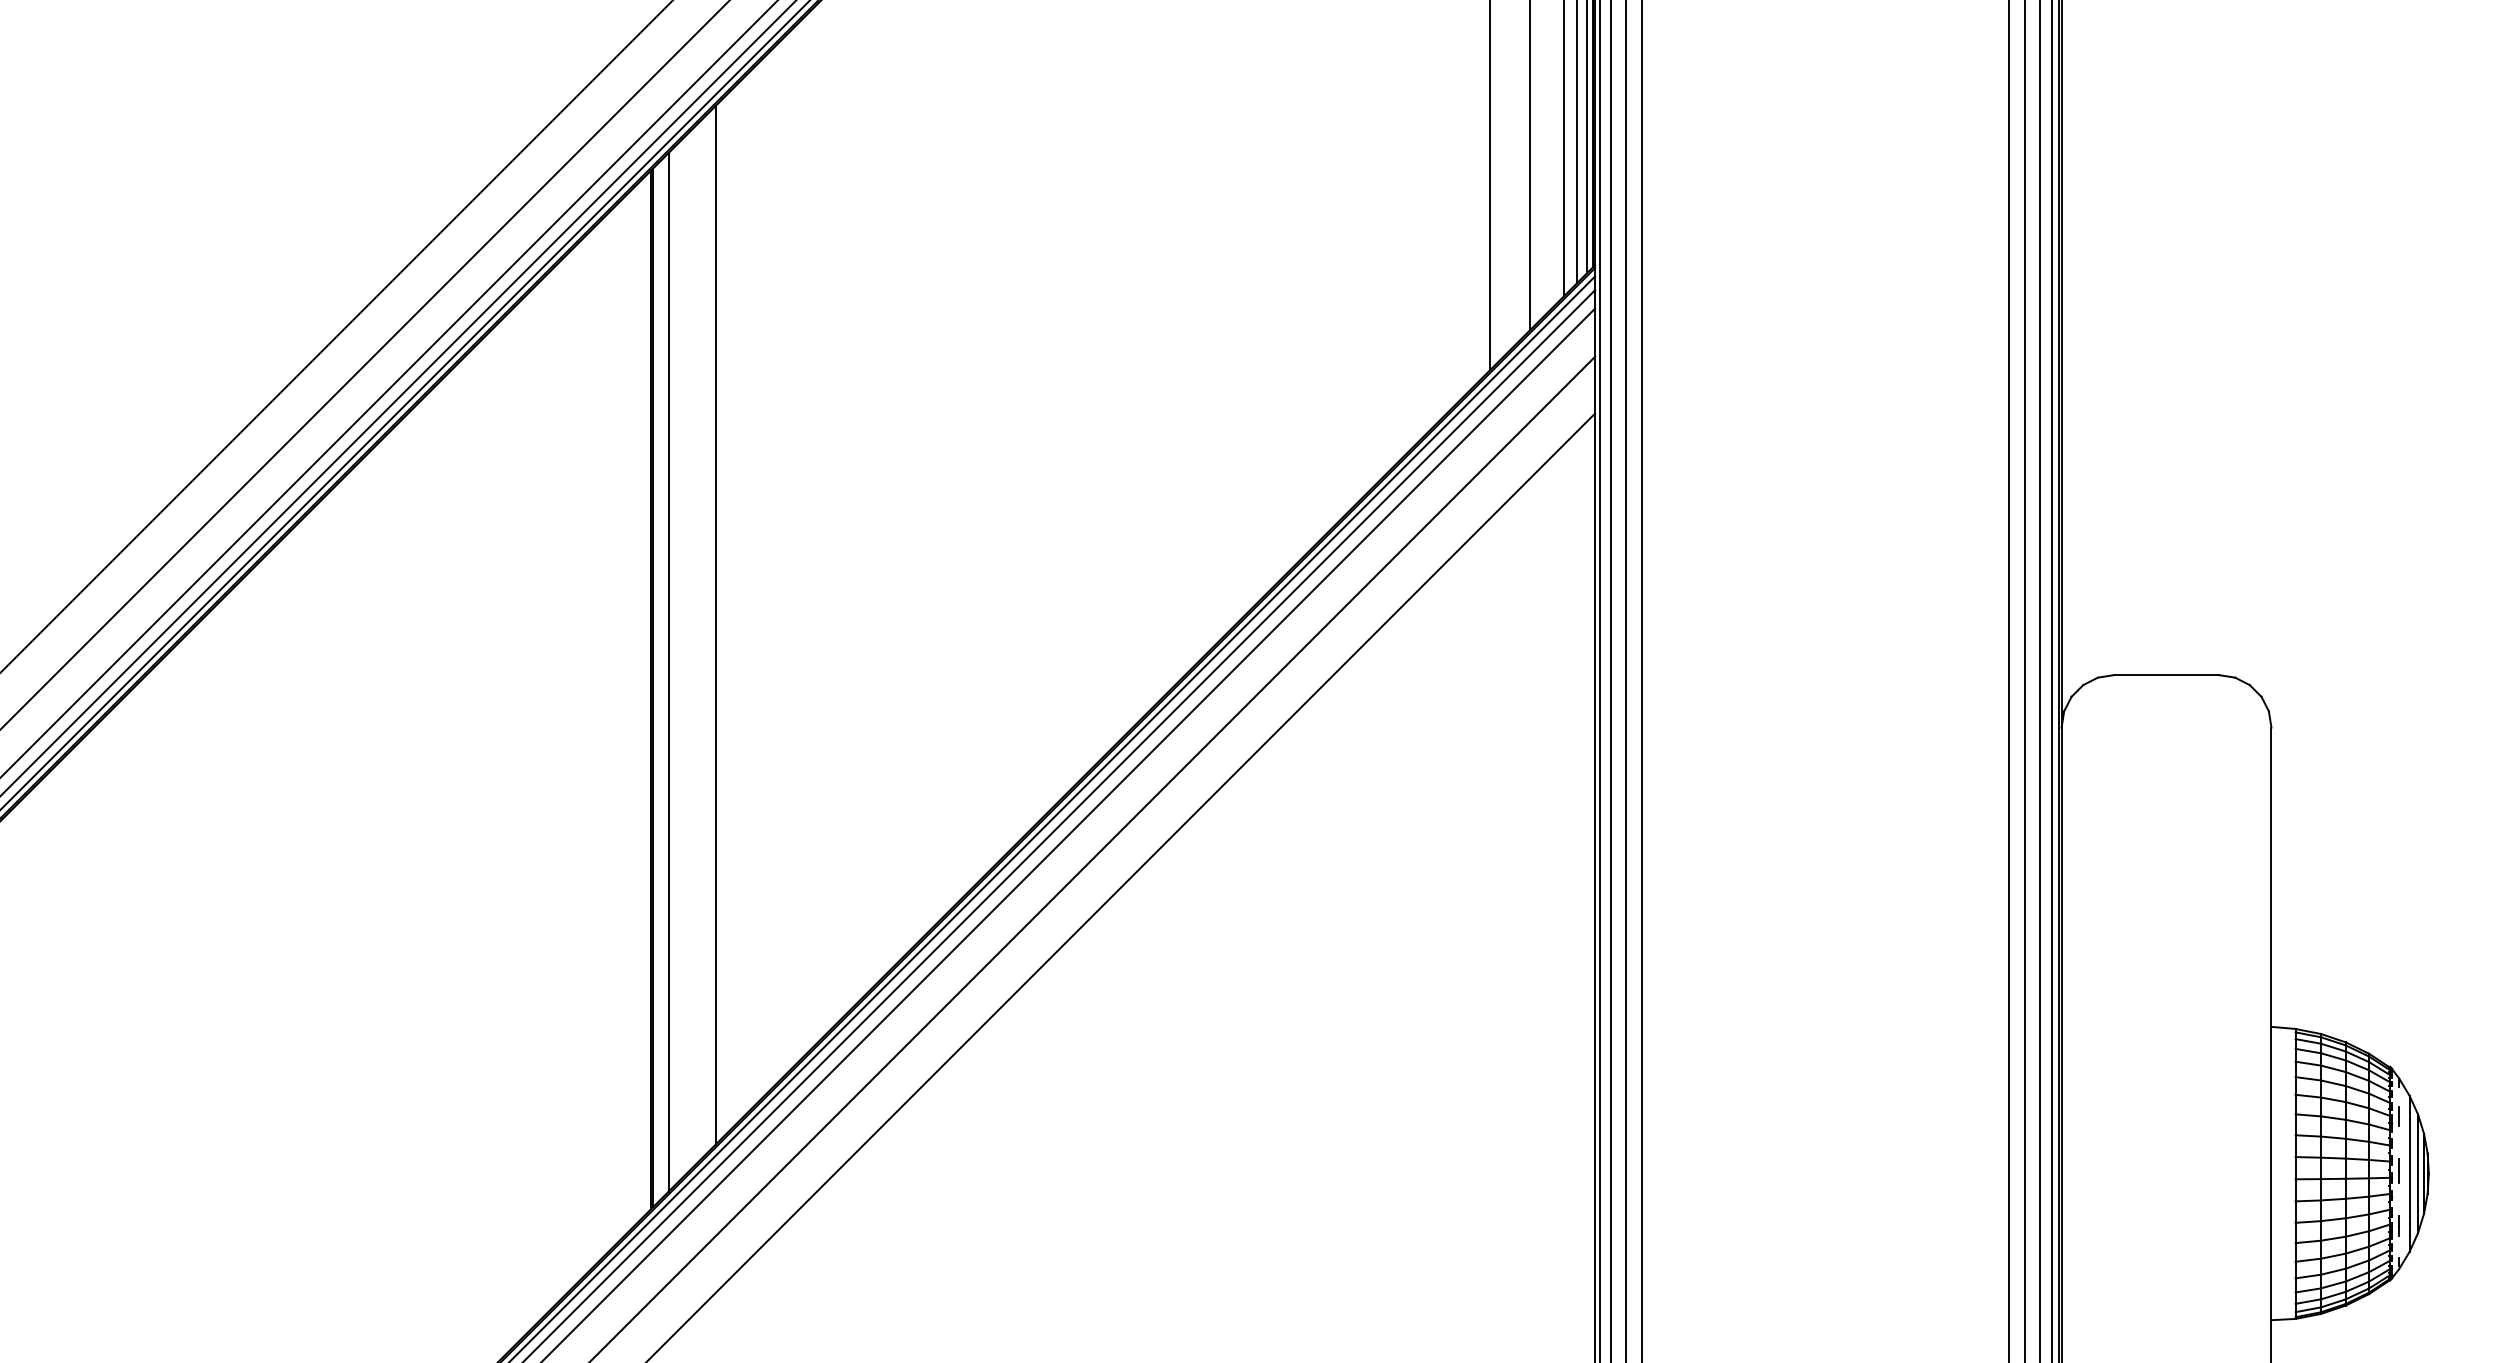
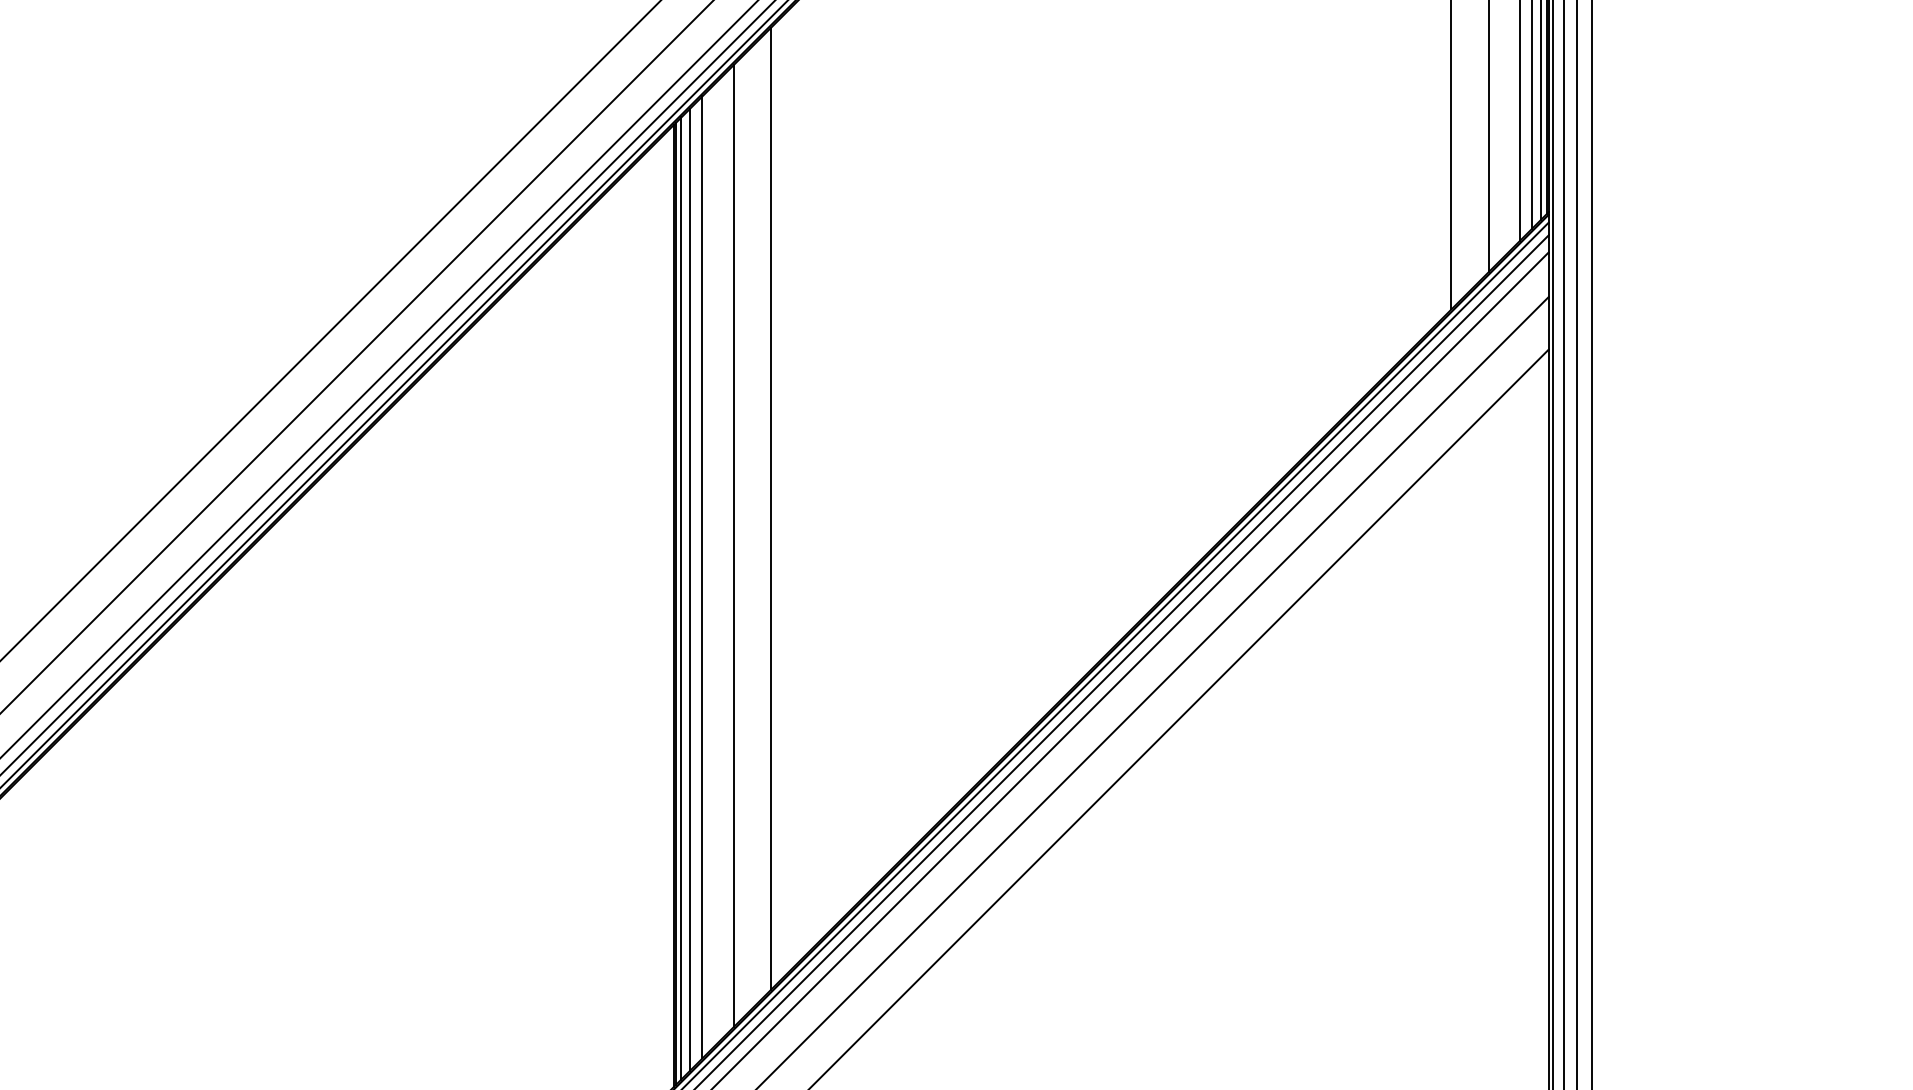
line: (755, 584) -> (770, 508), added
line: (681, 659) -> (702, 577), added
line: (658, 681) -> (681, 597), added

